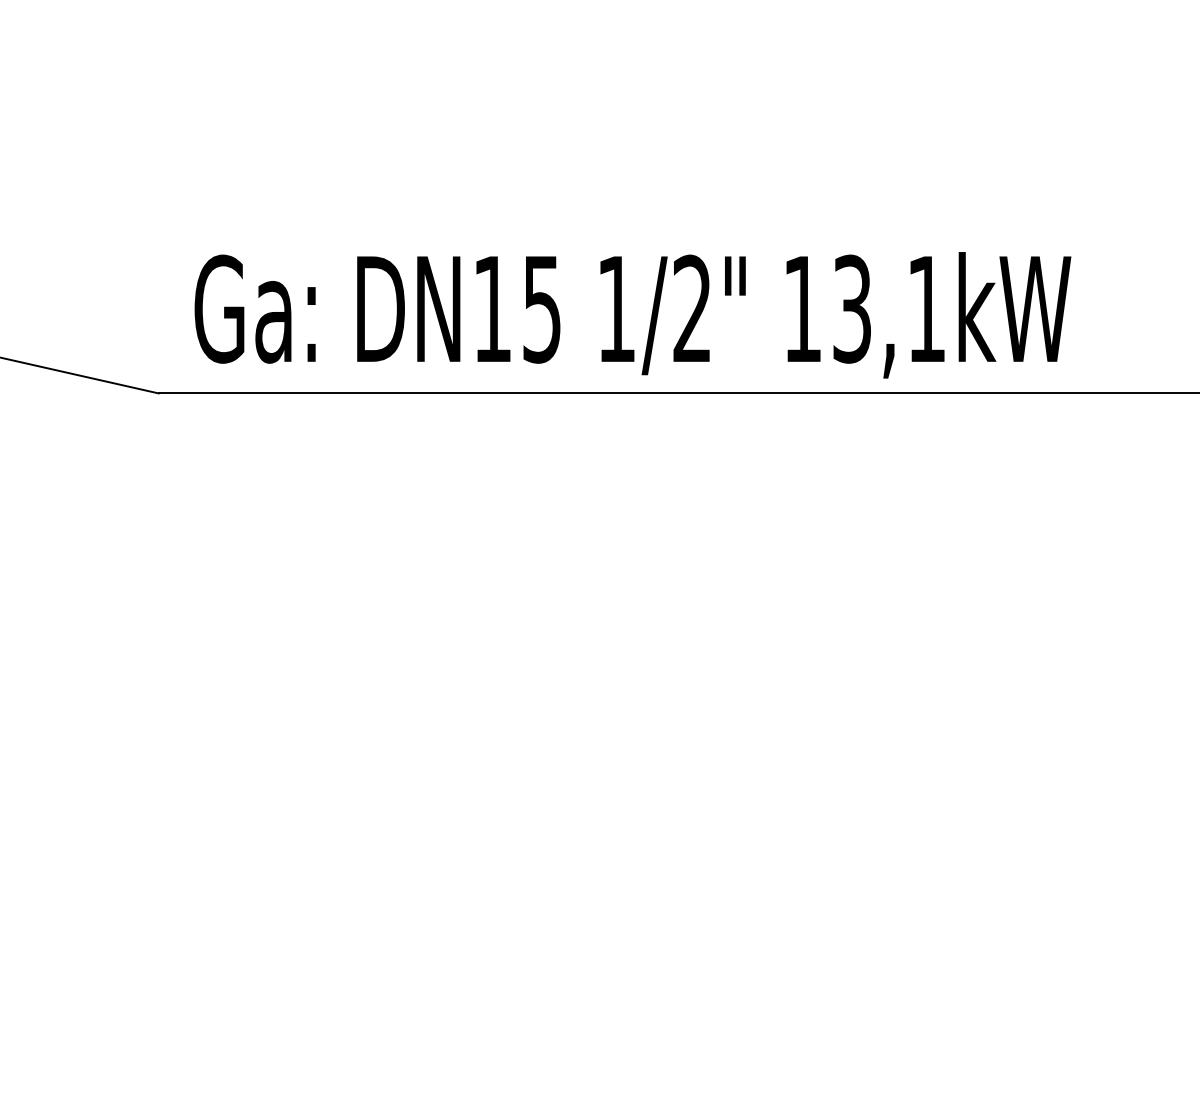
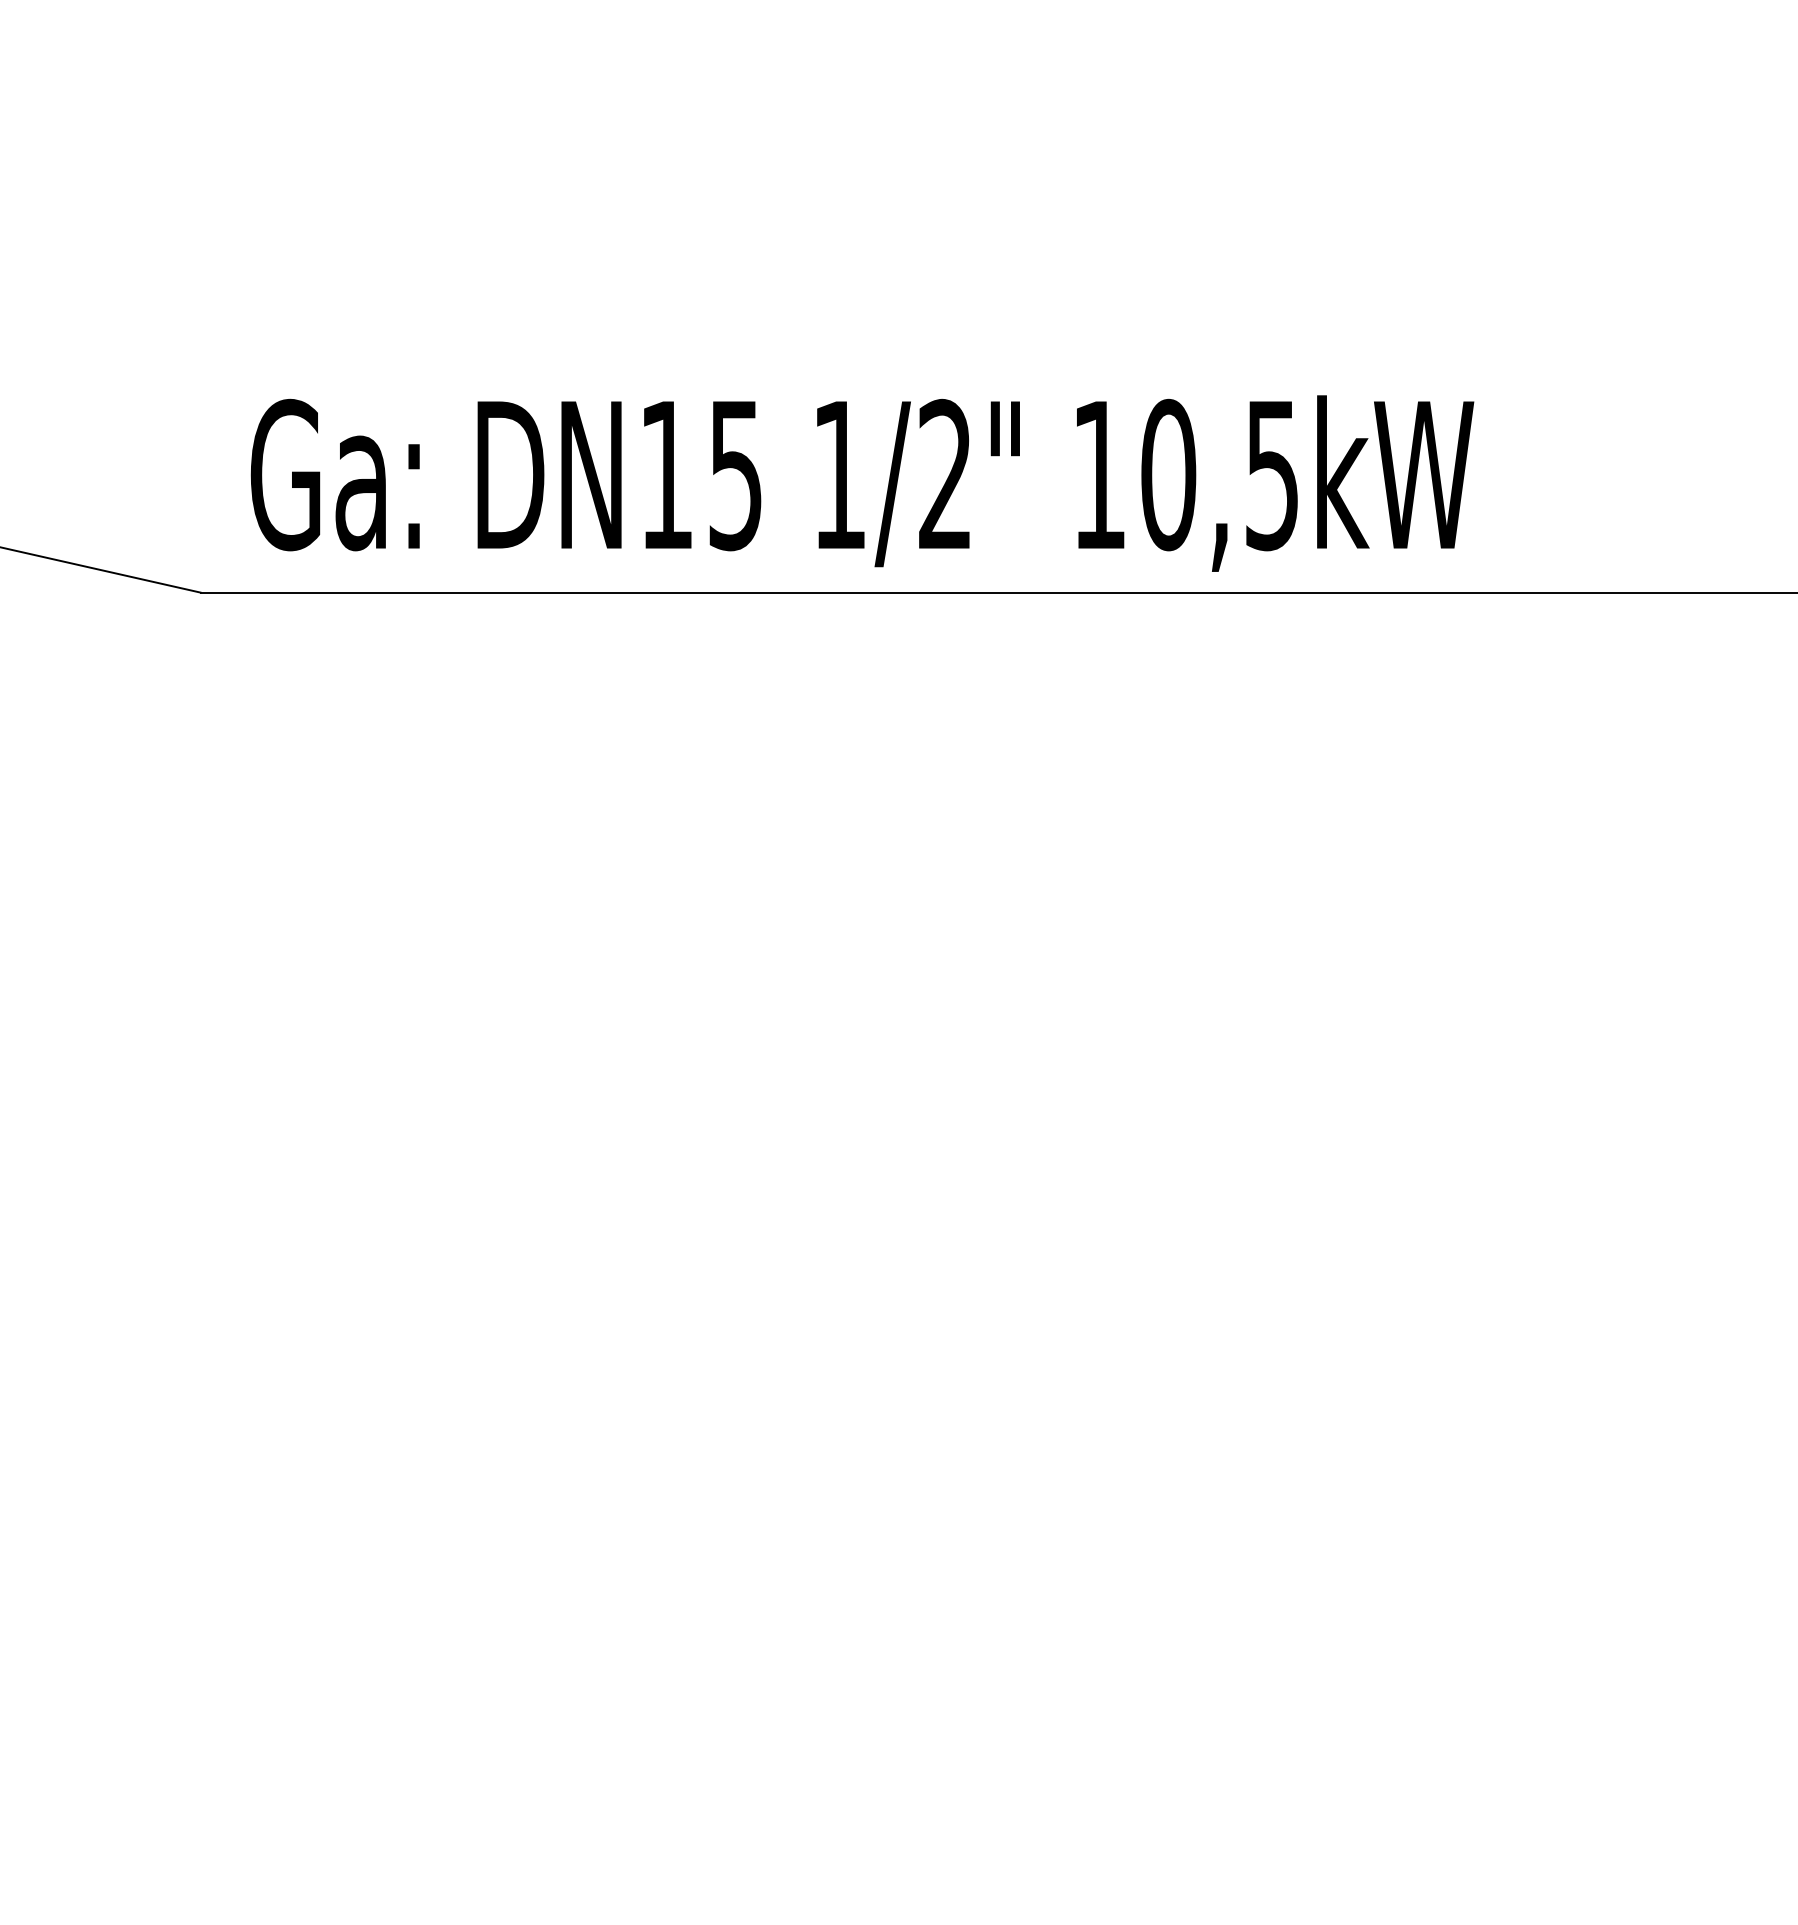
text: (888, 308) -> (1219, 474), 13,1kW -> 10,5kW

